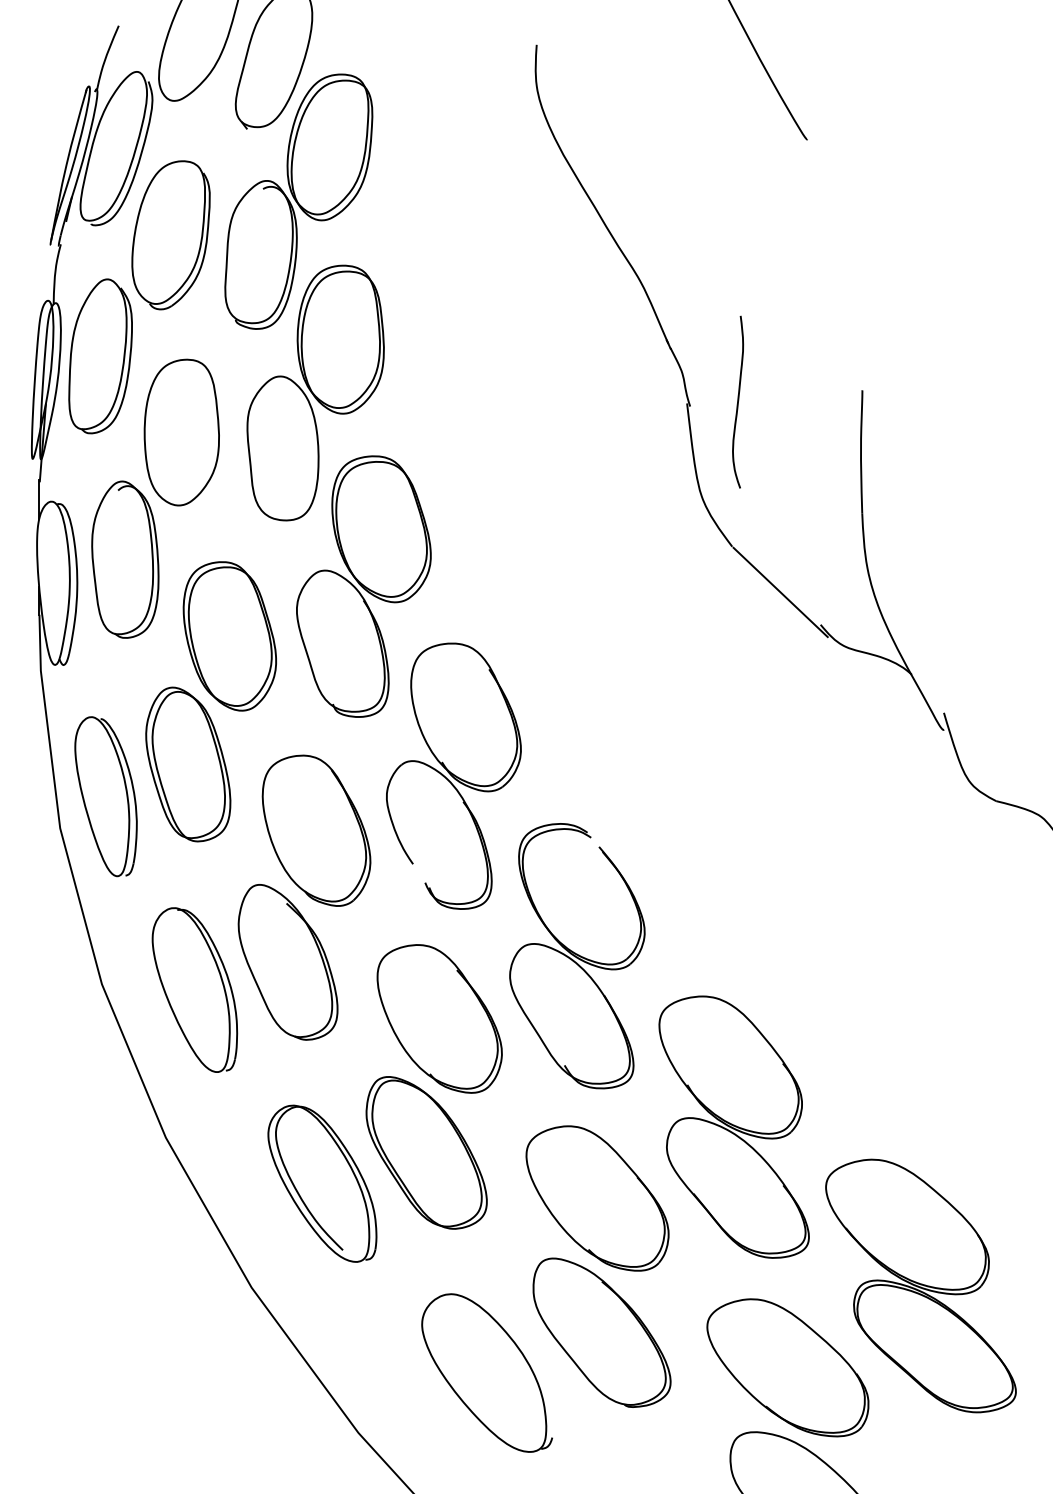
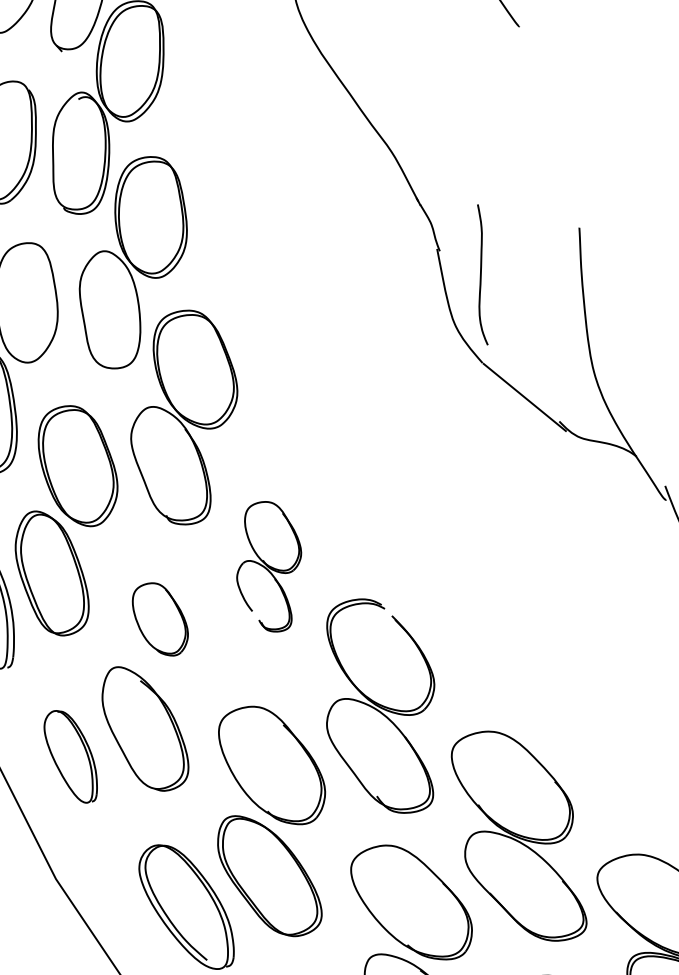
curve: (738, 401) -> (481, 274), moved
part: (453, 775) -> (268, 566), size x0.6
part: (316, 830) -> (160, 619), size x0.6
part: (194, 989) -> (70, 756), size x0.7

